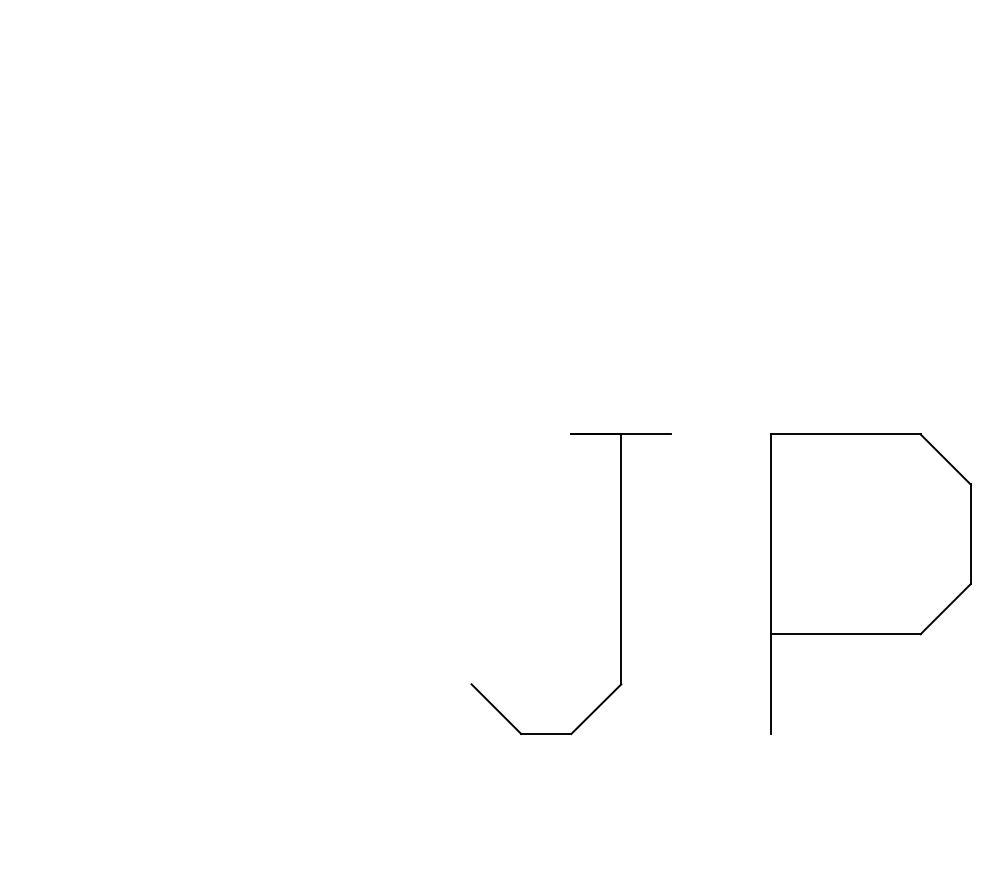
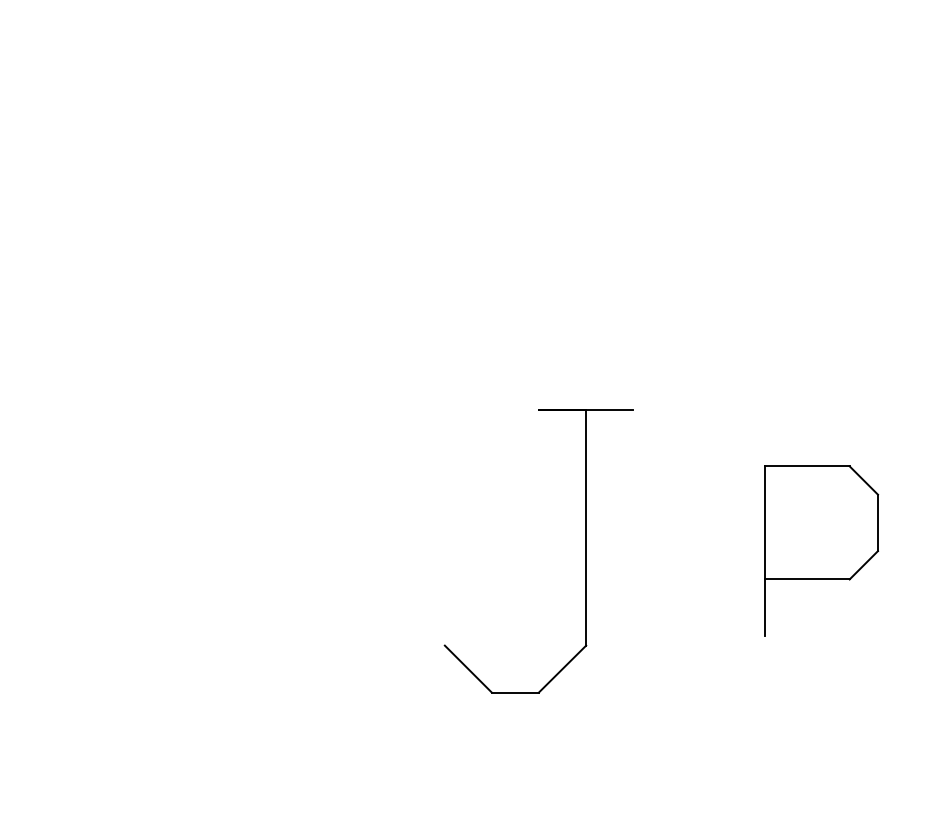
part: (870, 583) -> (821, 550), size x0.6

